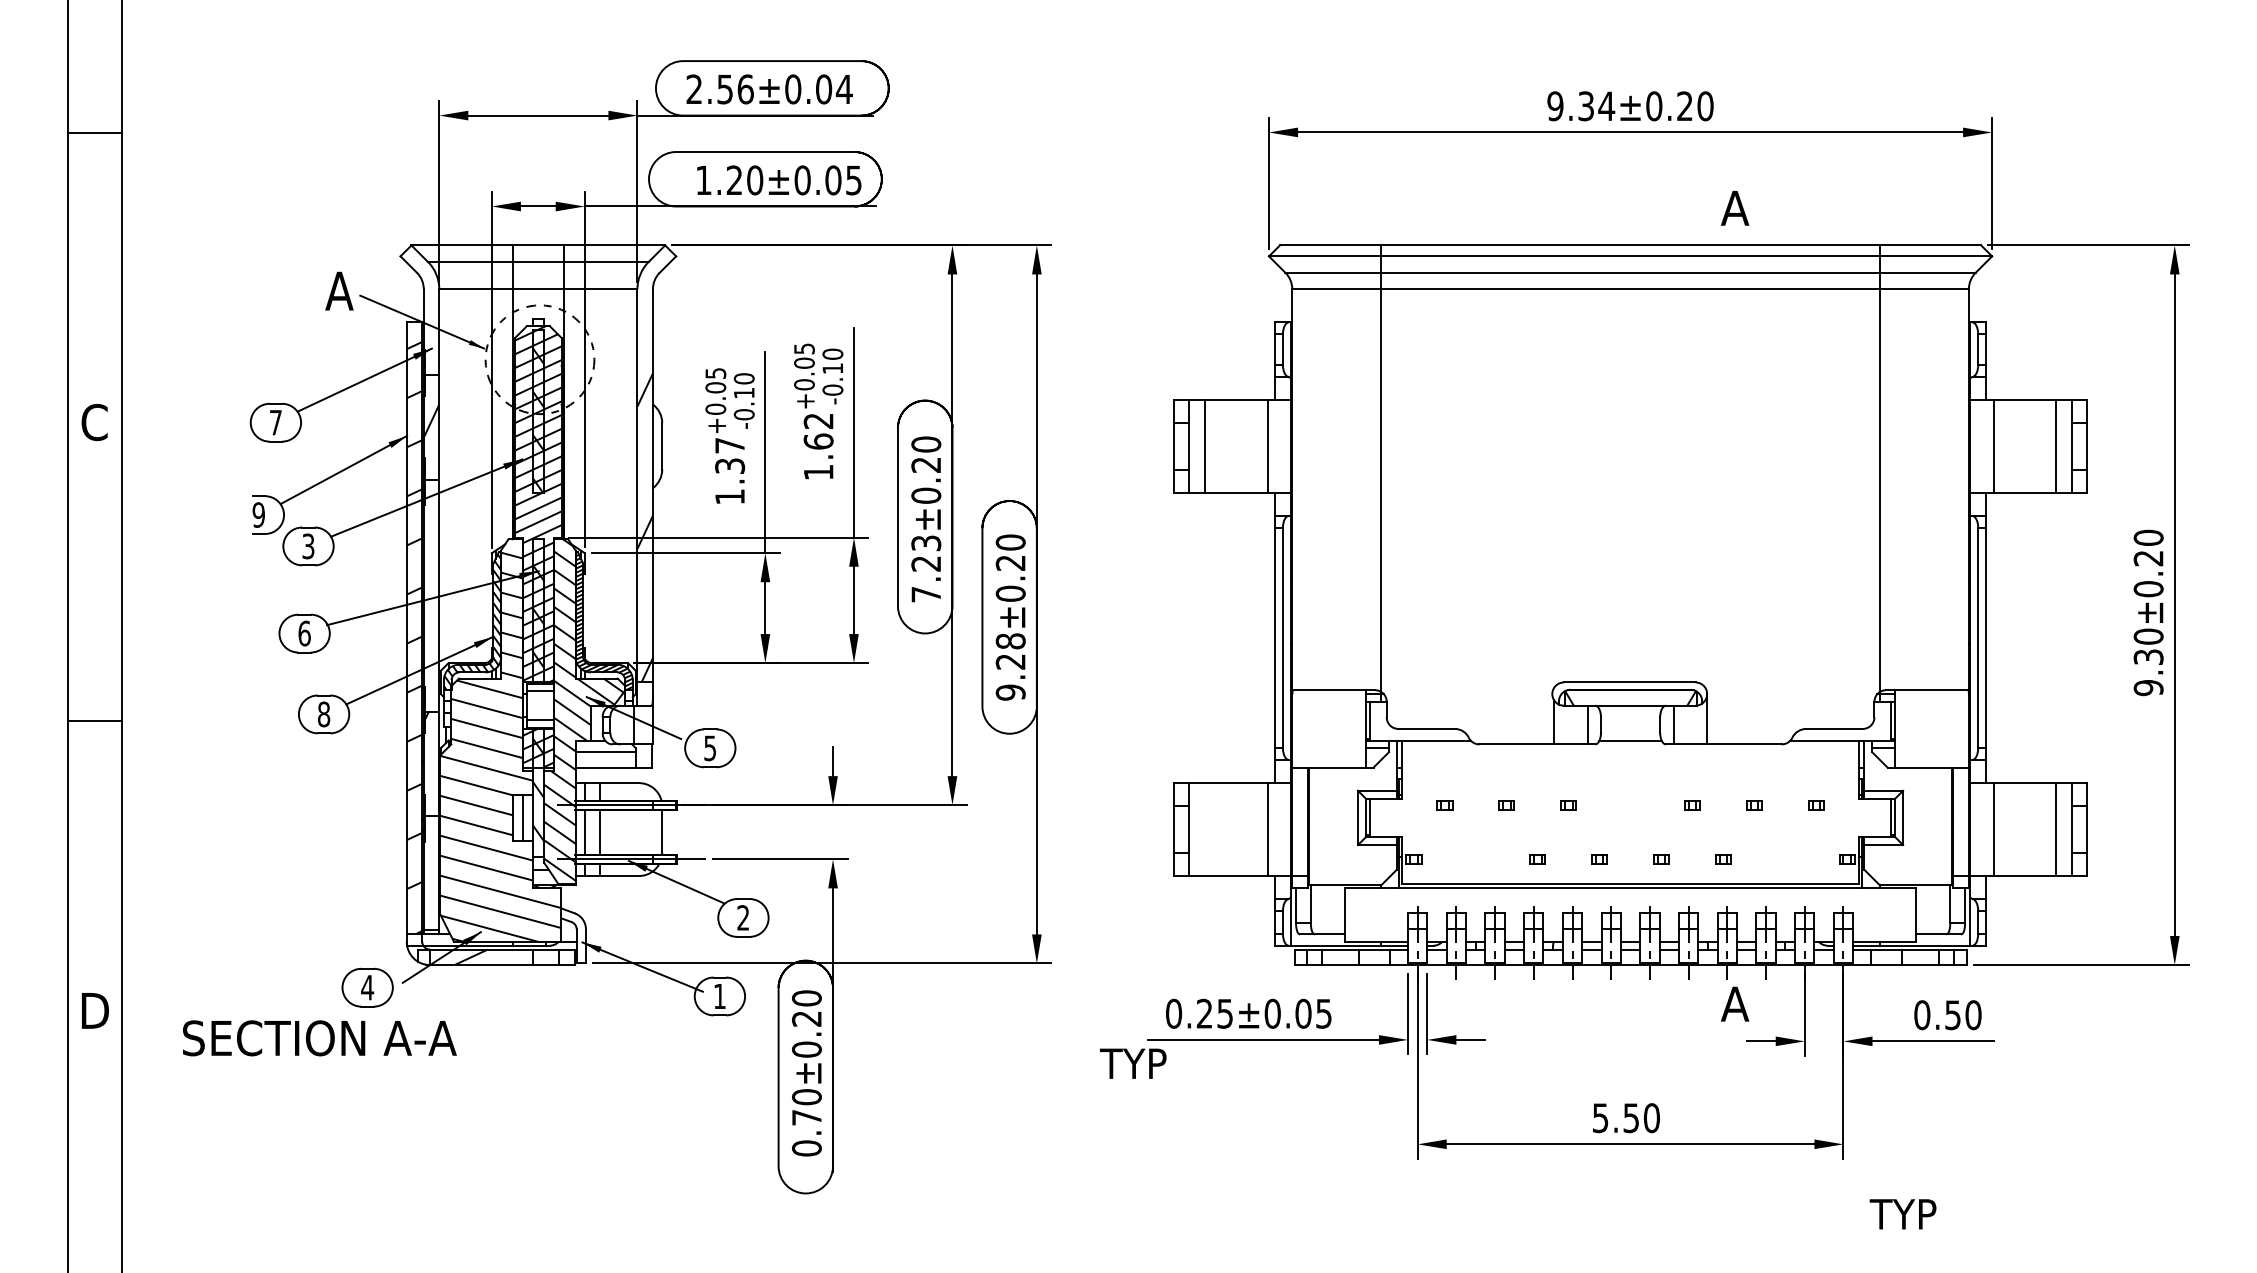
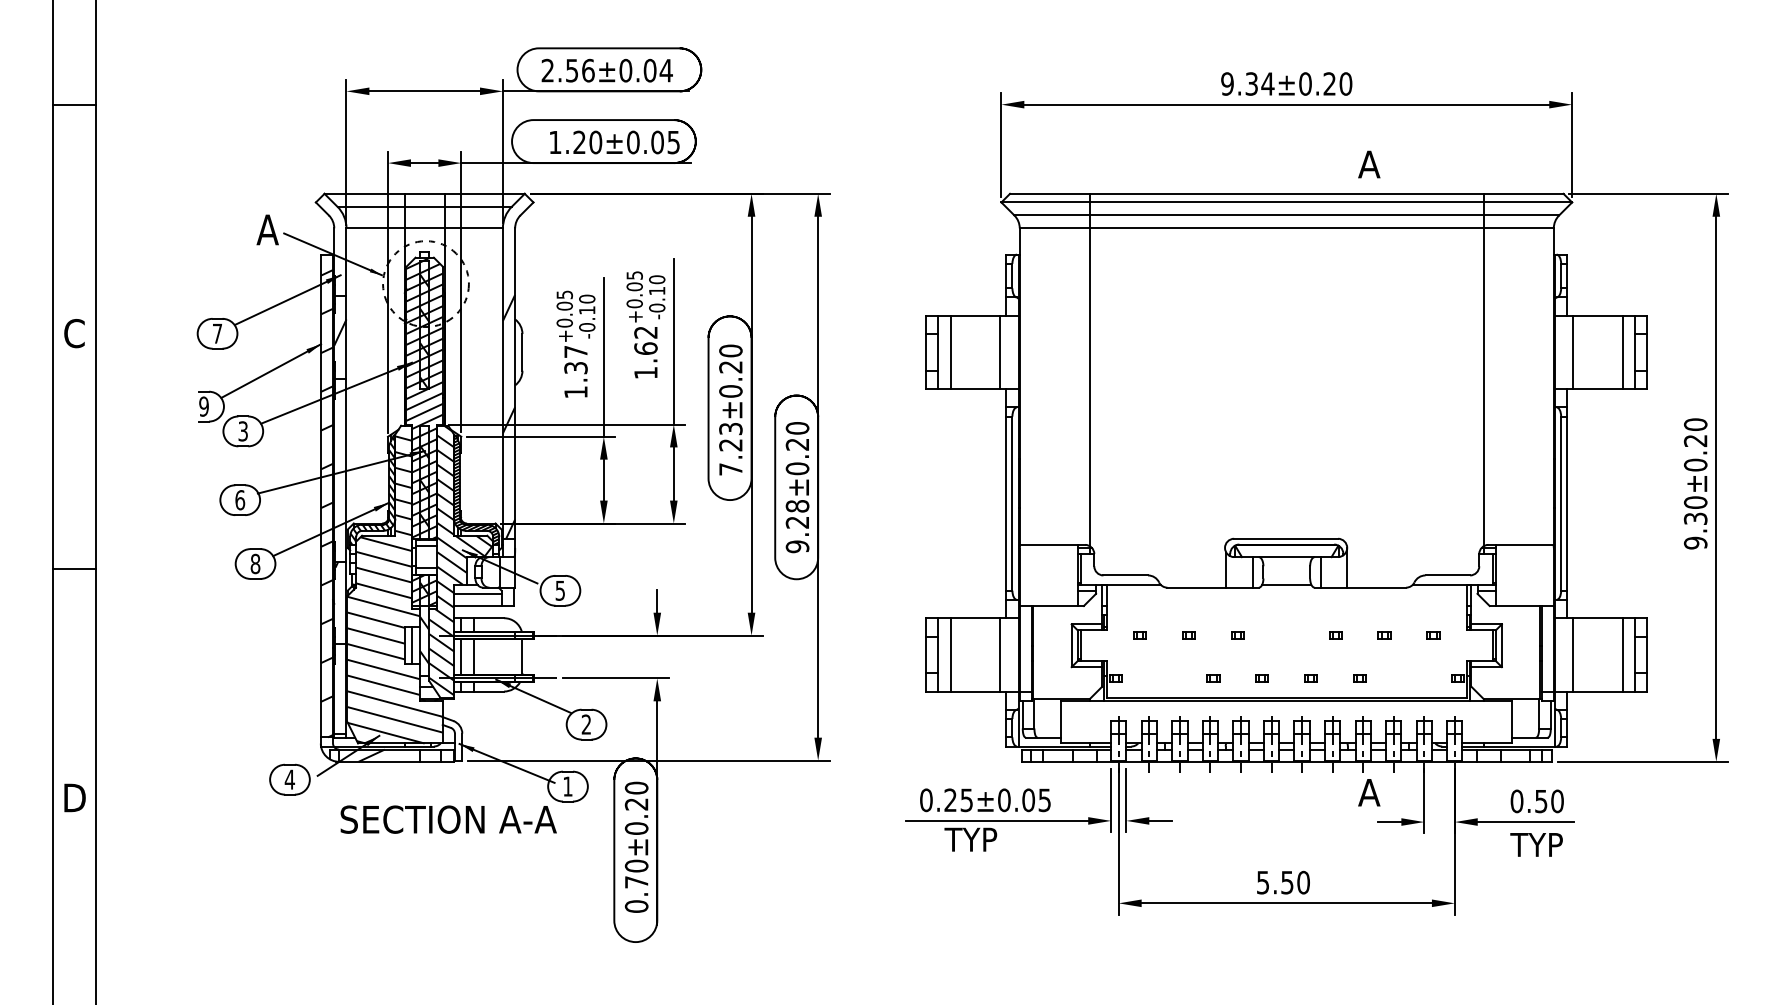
line: (1204, 829) -> (950, 654), added
text: (319, 1038) -> (448, 819), moved
text: (1133, 1063) -> (971, 839), moved
text: (1902, 1214) -> (1536, 845), moved

